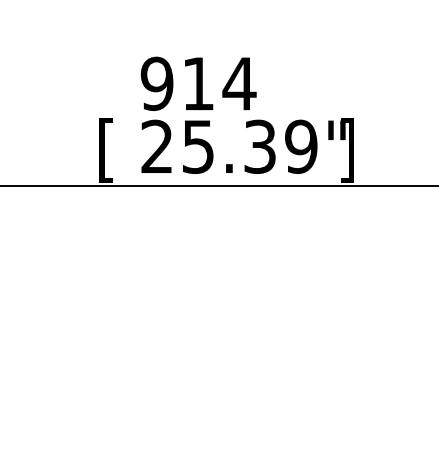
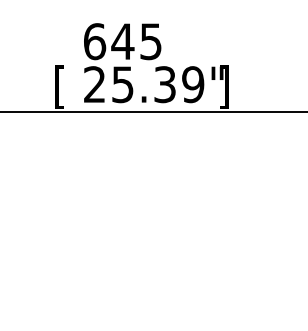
text: (197, 83) -> (122, 41), 914 -> 645

